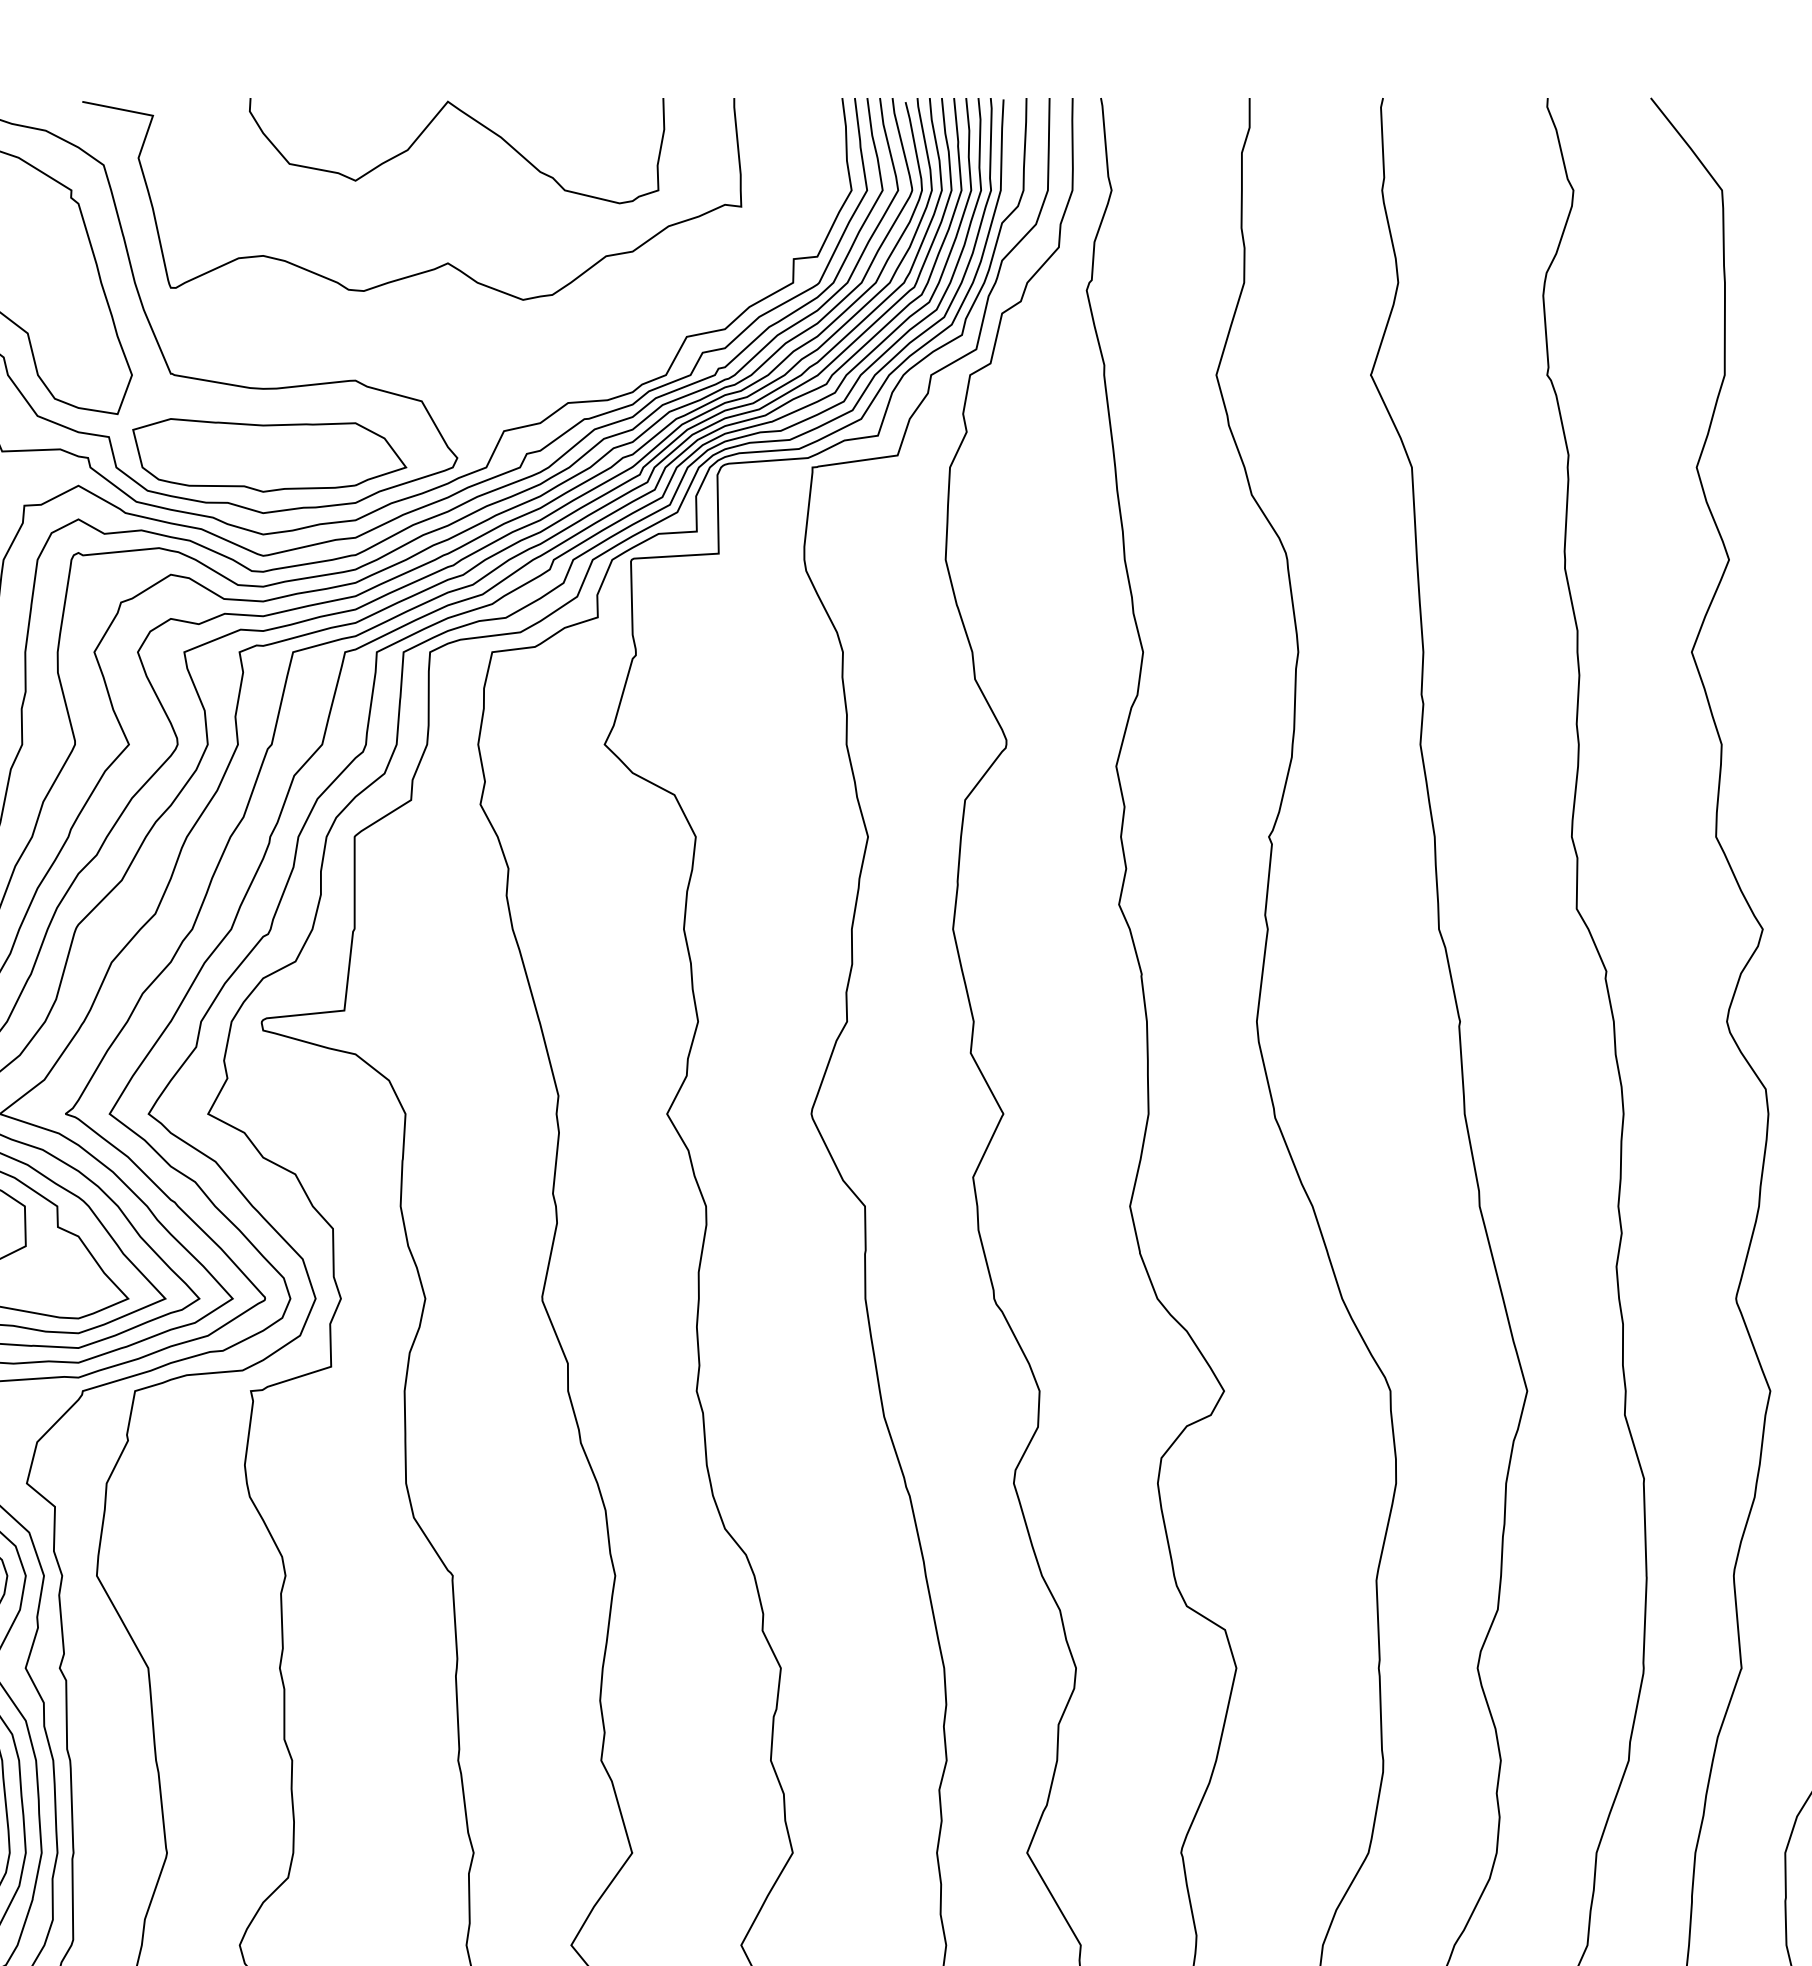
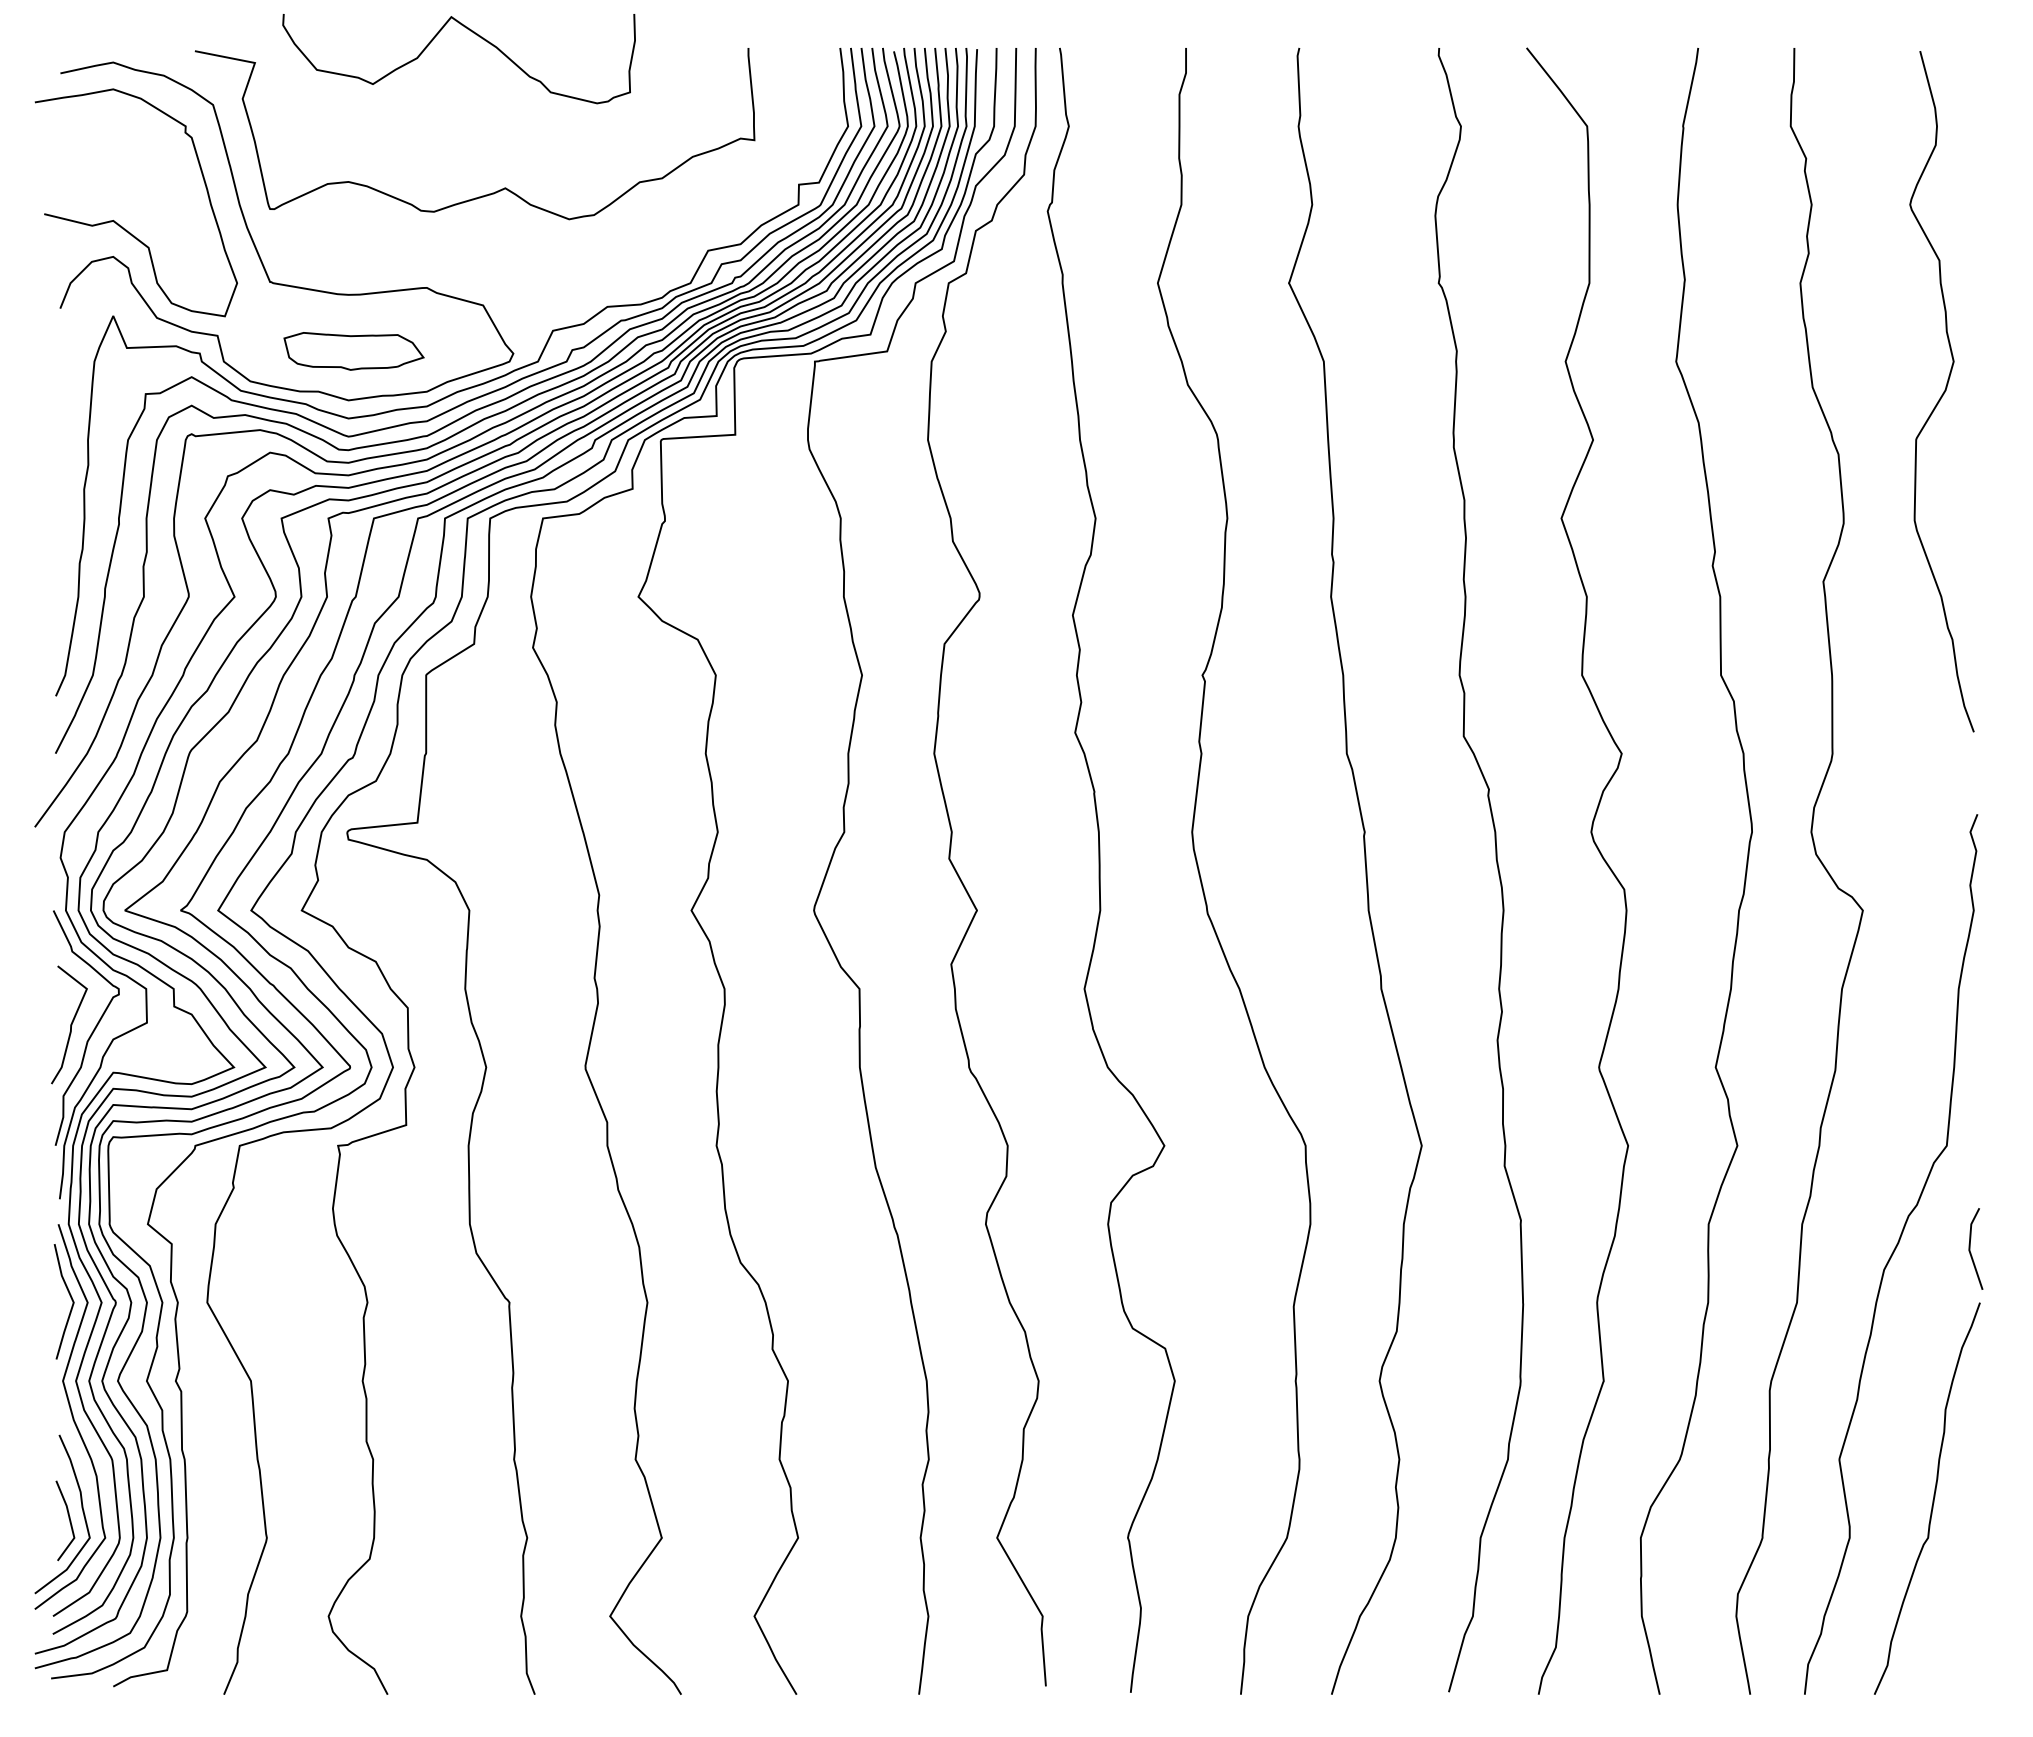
curve: (477, 123) -> (476, 35), moved
part: (269, 455) -> (353, 351), size x0.6

